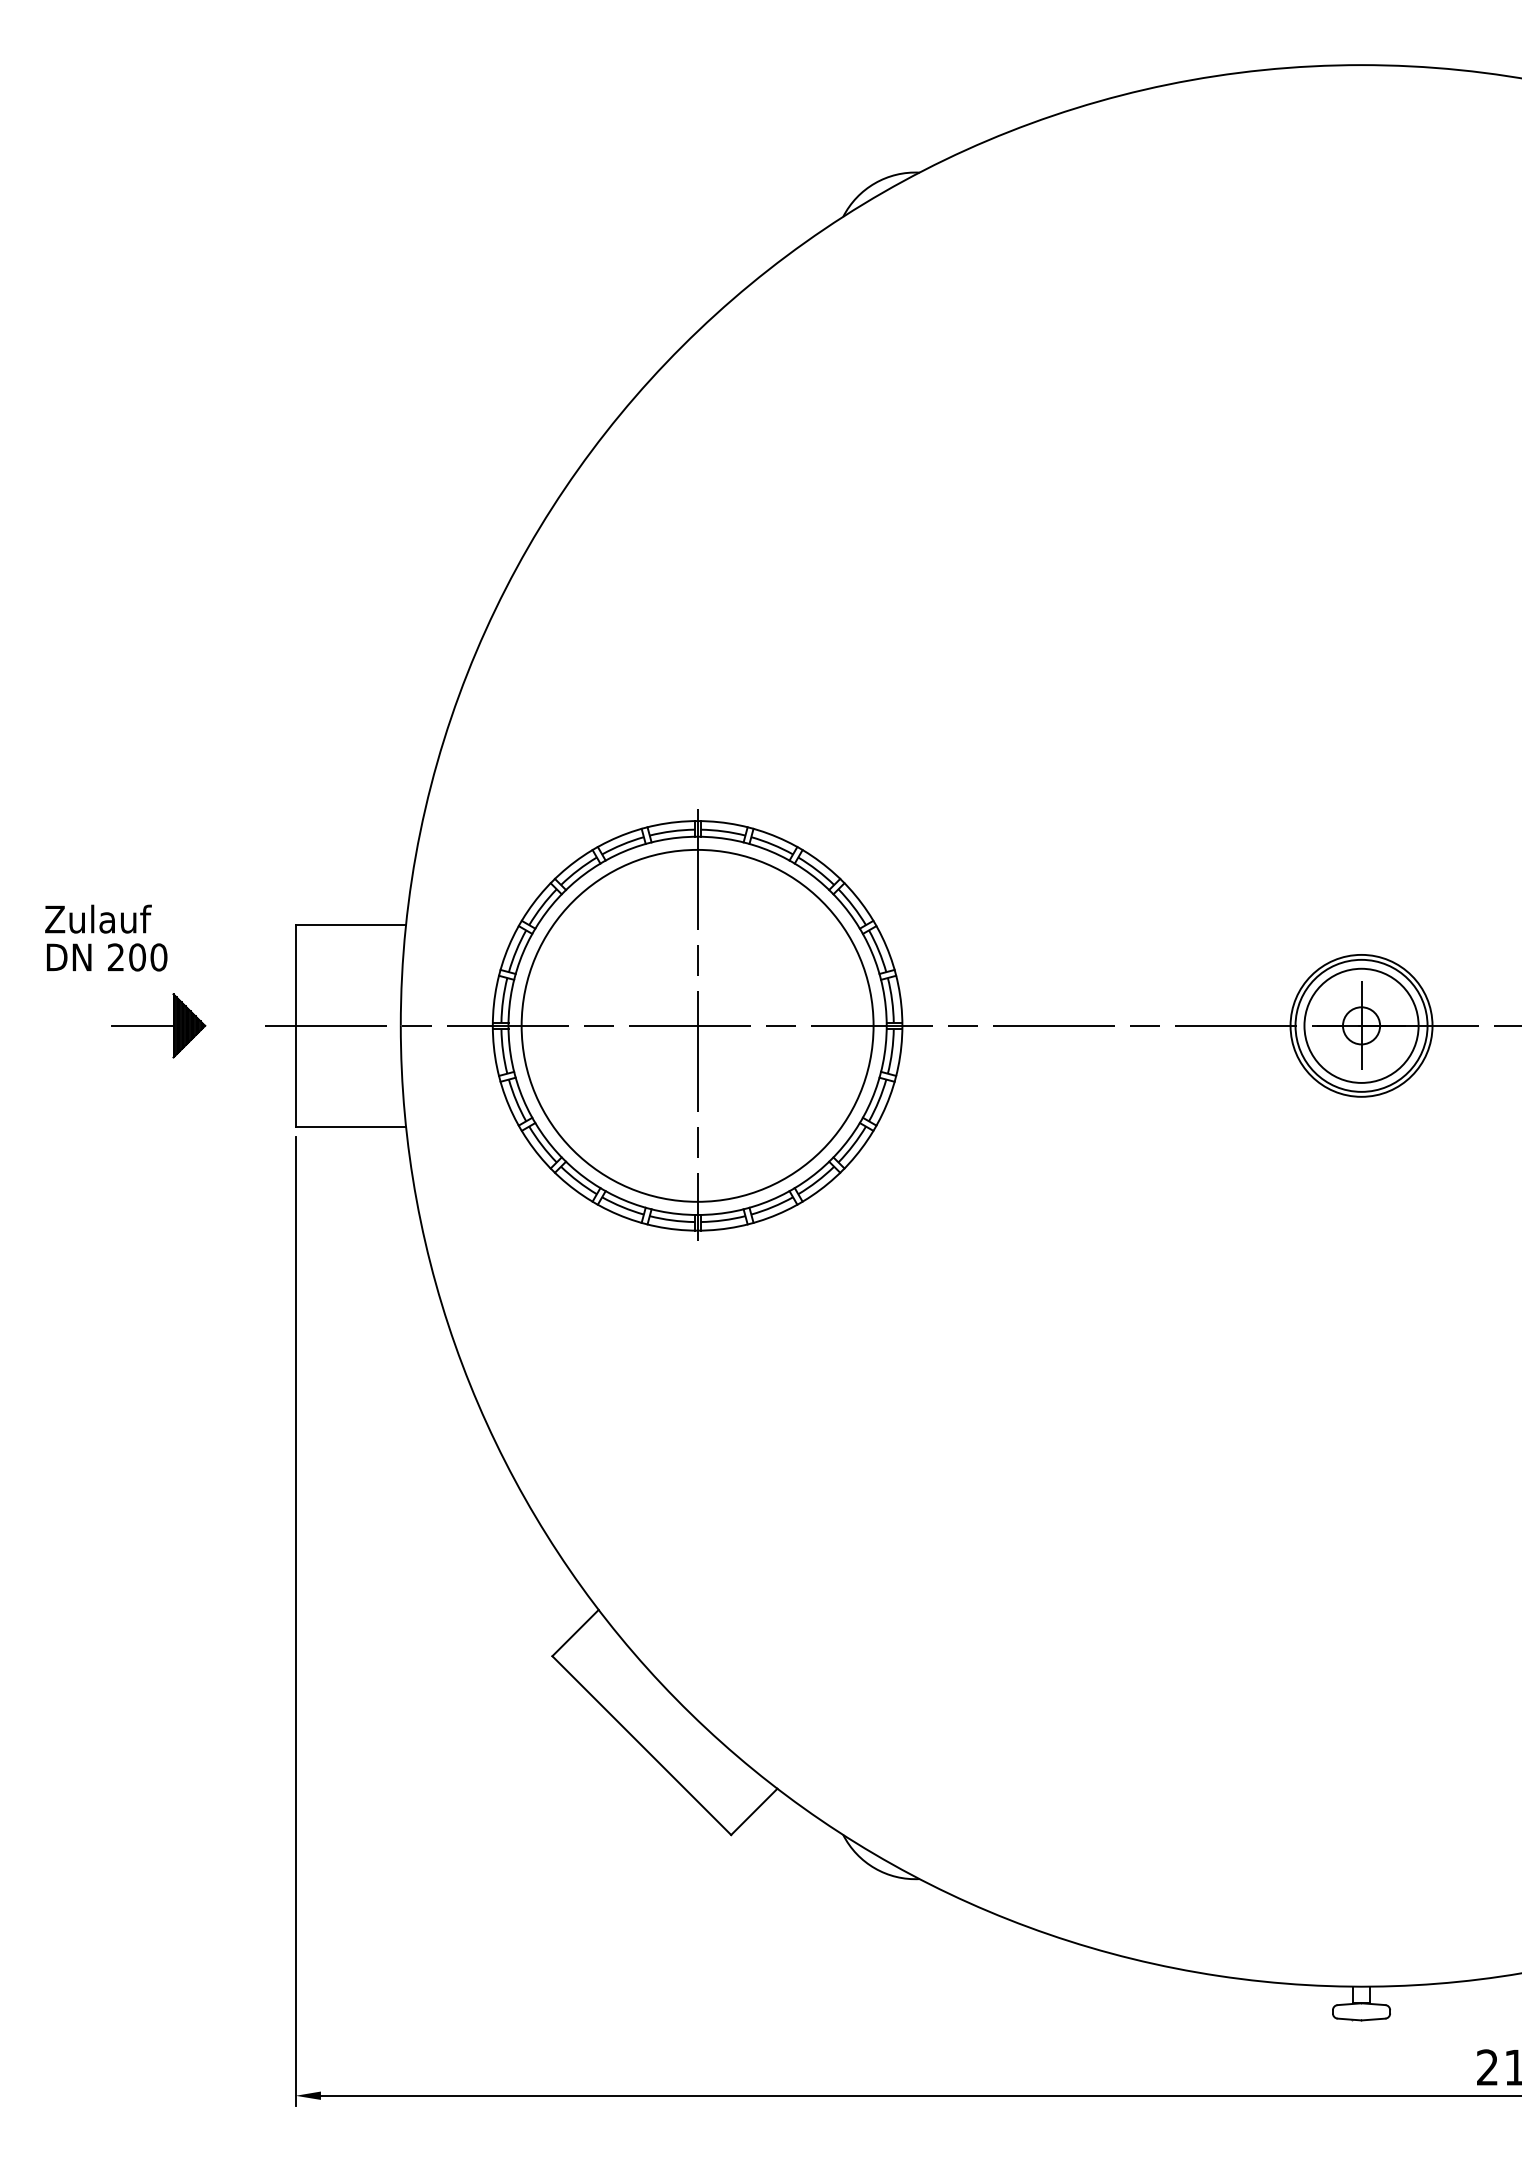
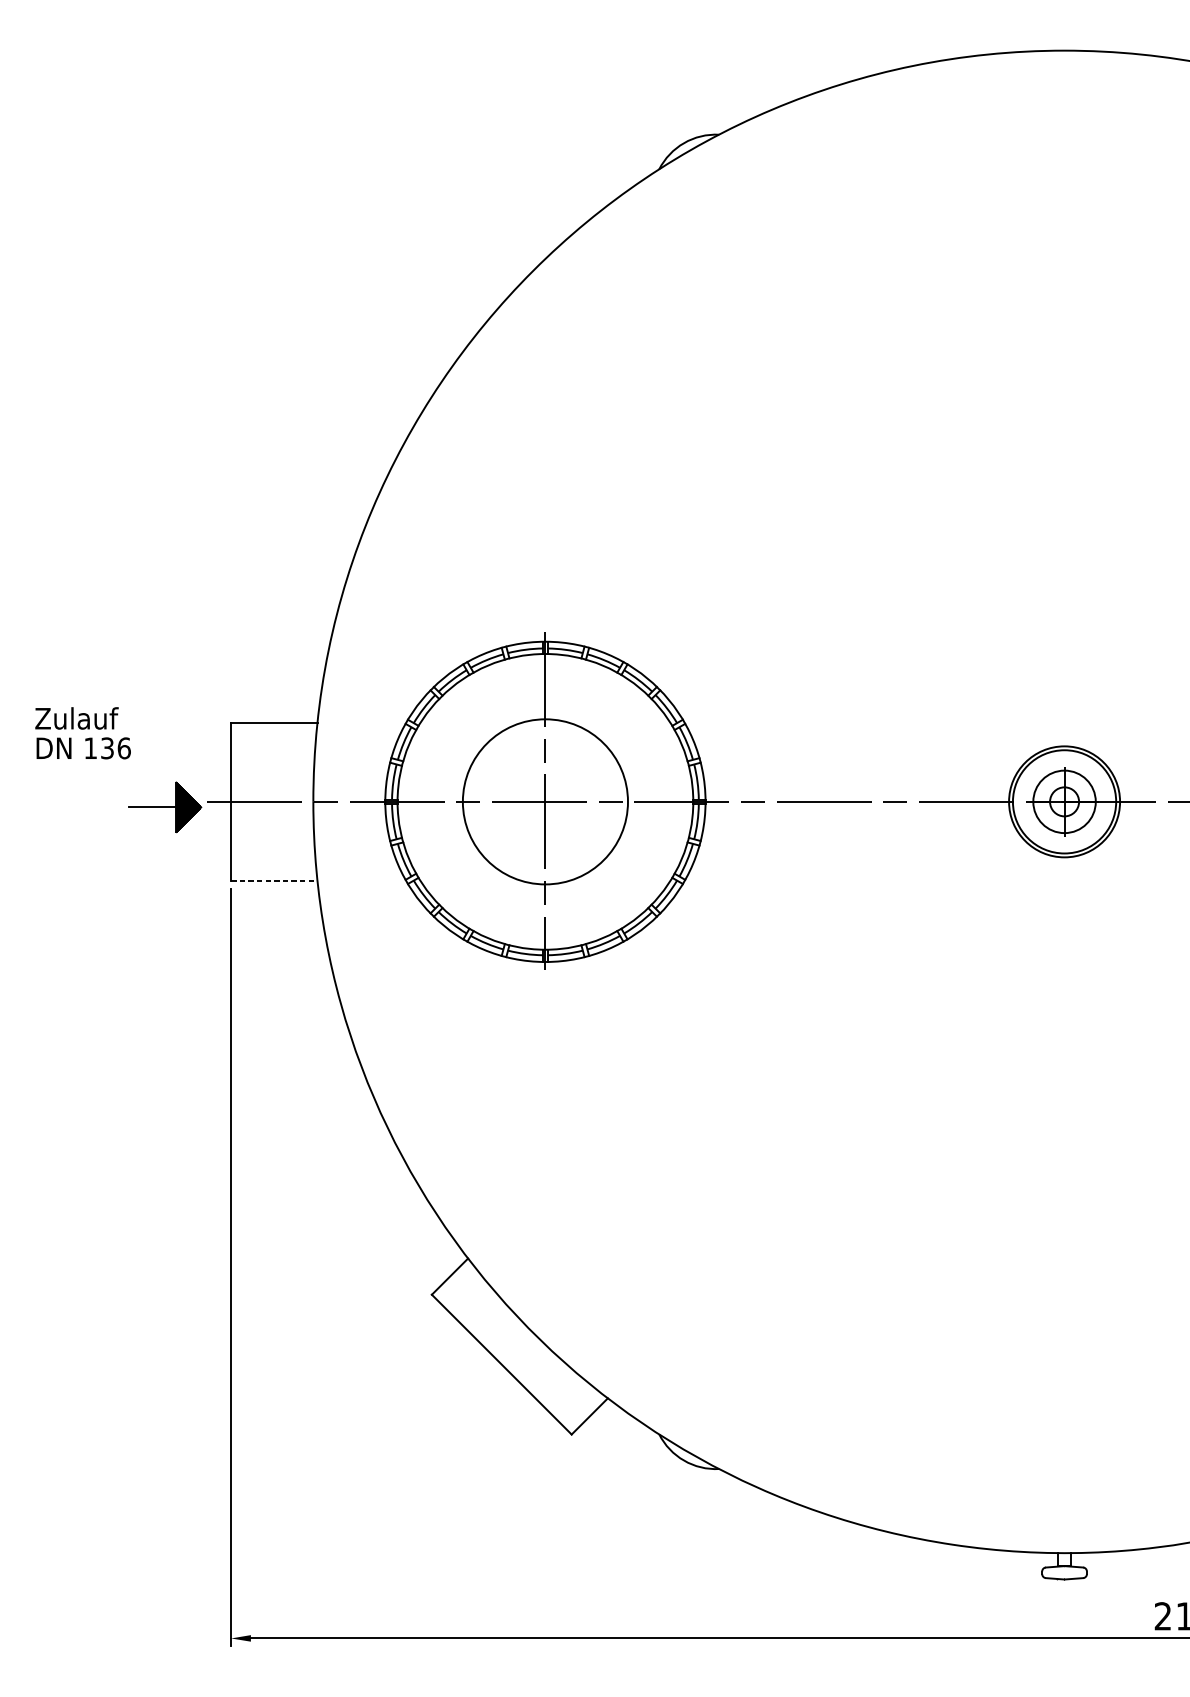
text: (137, 957) -> (107, 748), 200 -> 136
part: (158, 1025) -> (164, 807), moved
circle: (697, 1025) -> (545, 801), size x0.6
circle: (1361, 1025) -> (1064, 801), size x0.7
line: (351, 1127) -> (274, 881), solid -> dashed

